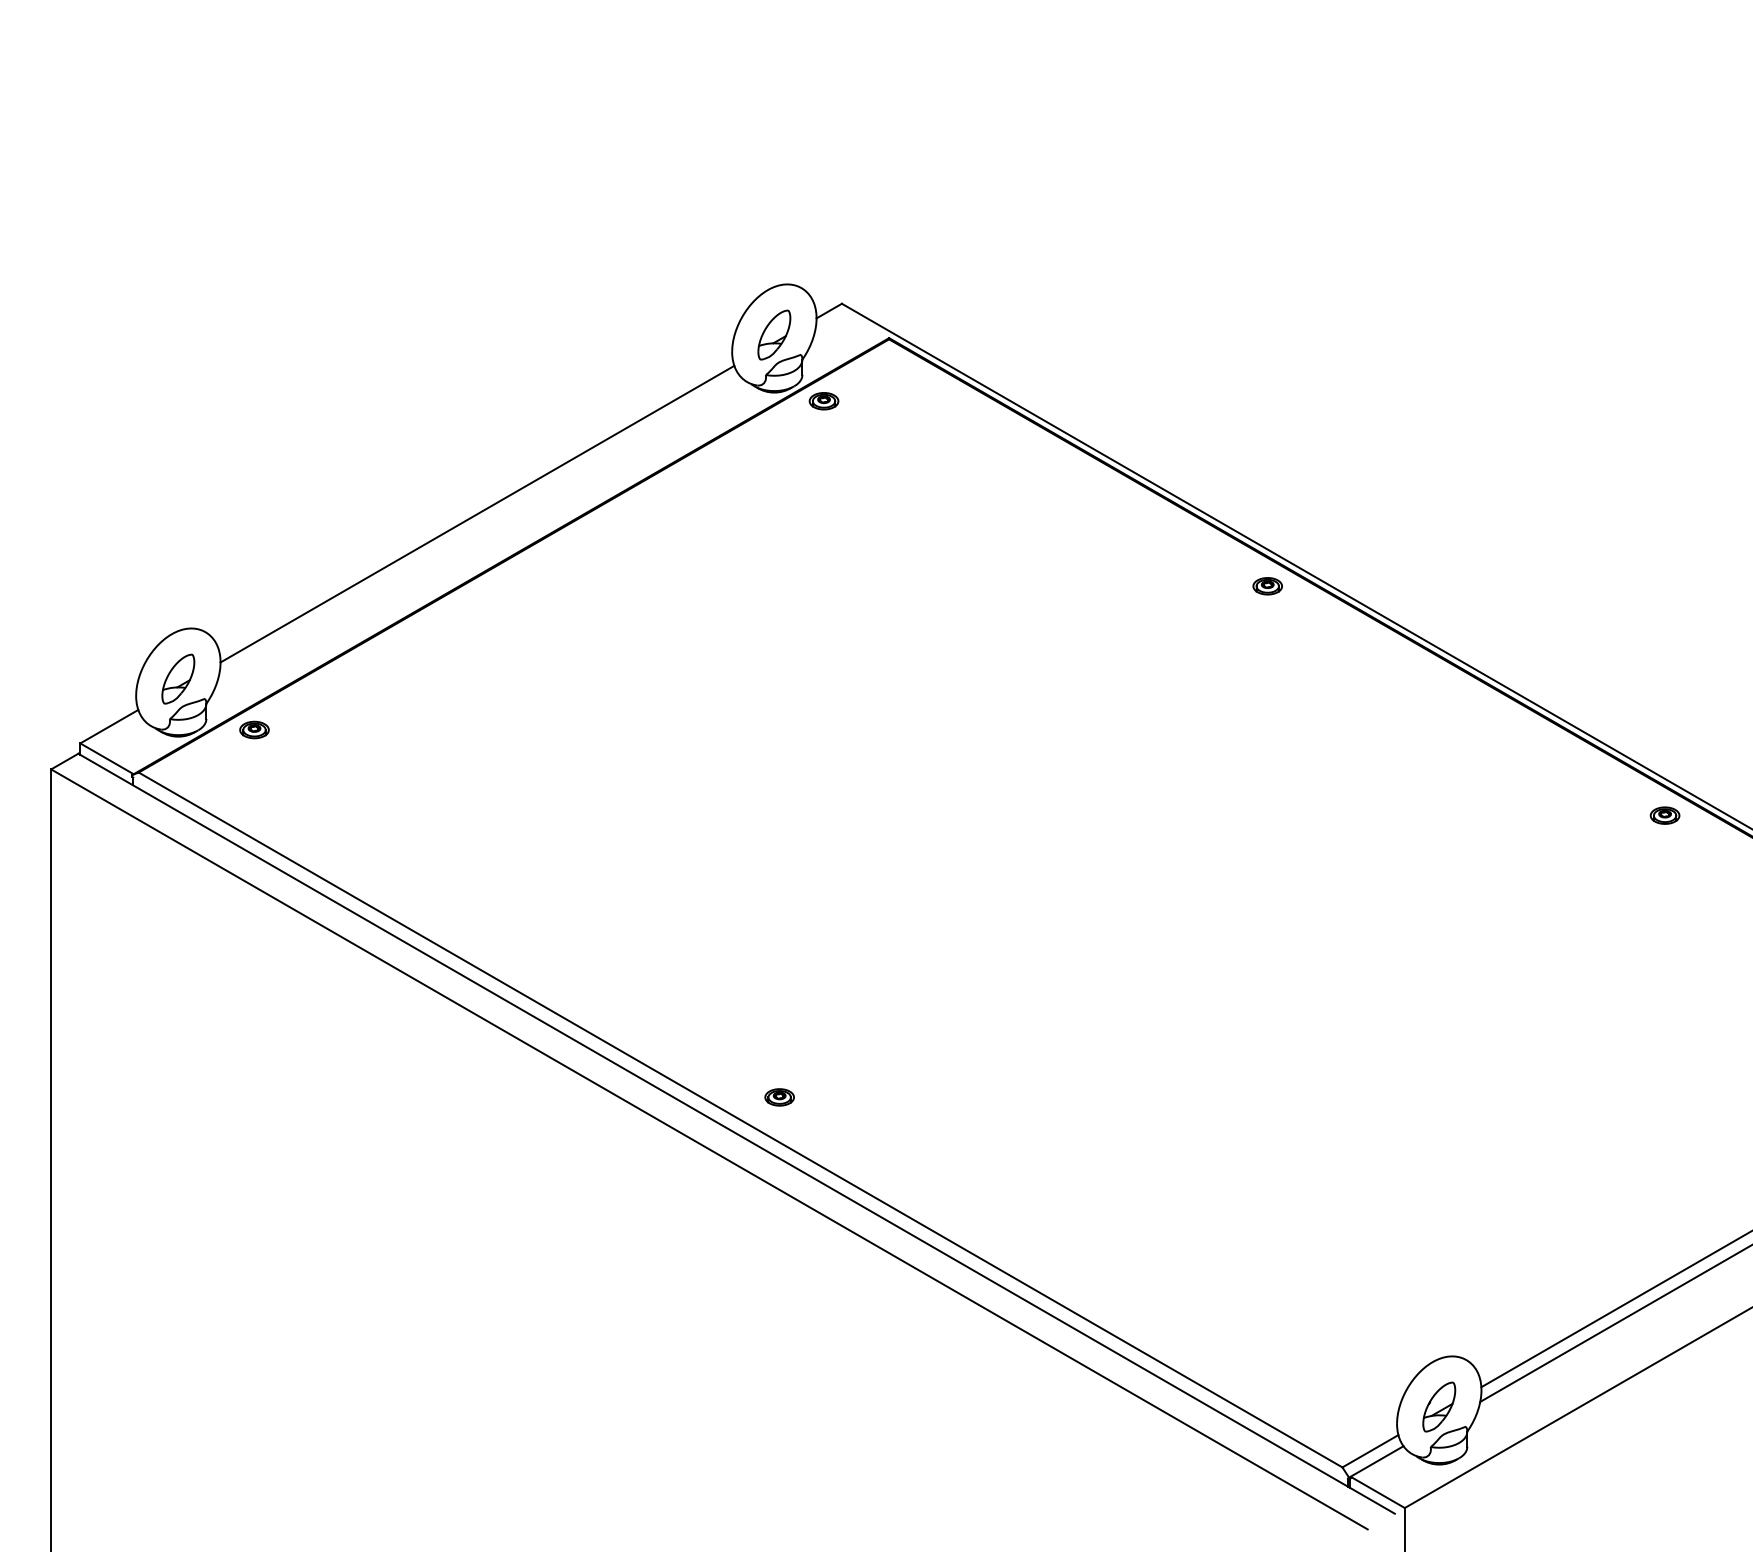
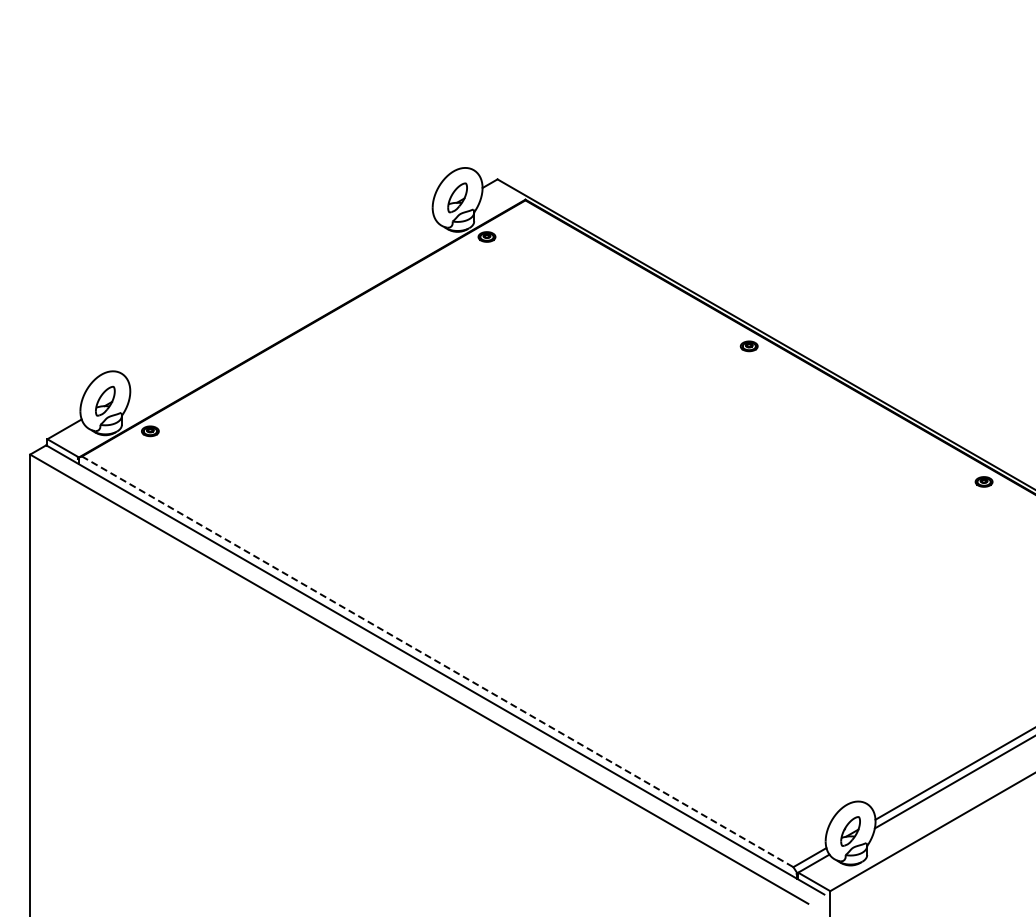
line: (476, 513) -> (281, 303), removed
part: (779, 1097) -> (460, 648), removed
line: (740, 1119) -> (437, 661), solid -> dashed

